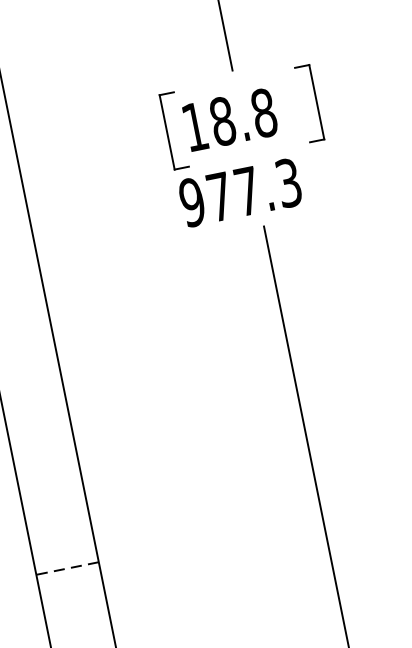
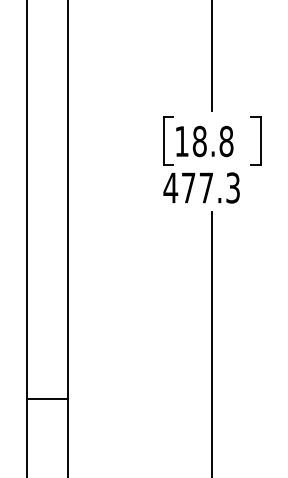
text: (191, 201) -> (170, 187), 977.3 -> 477.3
line: (67, 568) -> (47, 399), dashed -> solid

